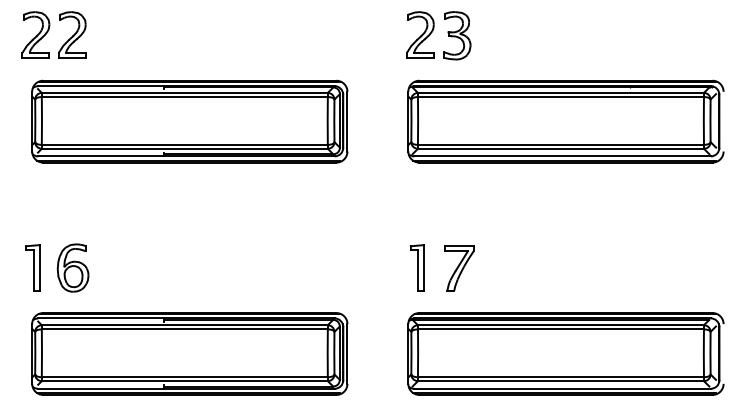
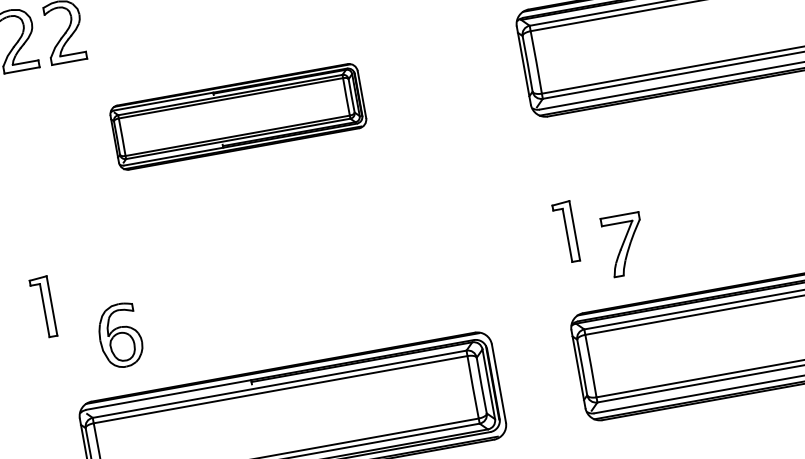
part: (189, 121) -> (237, 116), size x0.6
part: (32, 267) -> (42, 307), moved
part: (417, 267) -> (566, 231), moved

